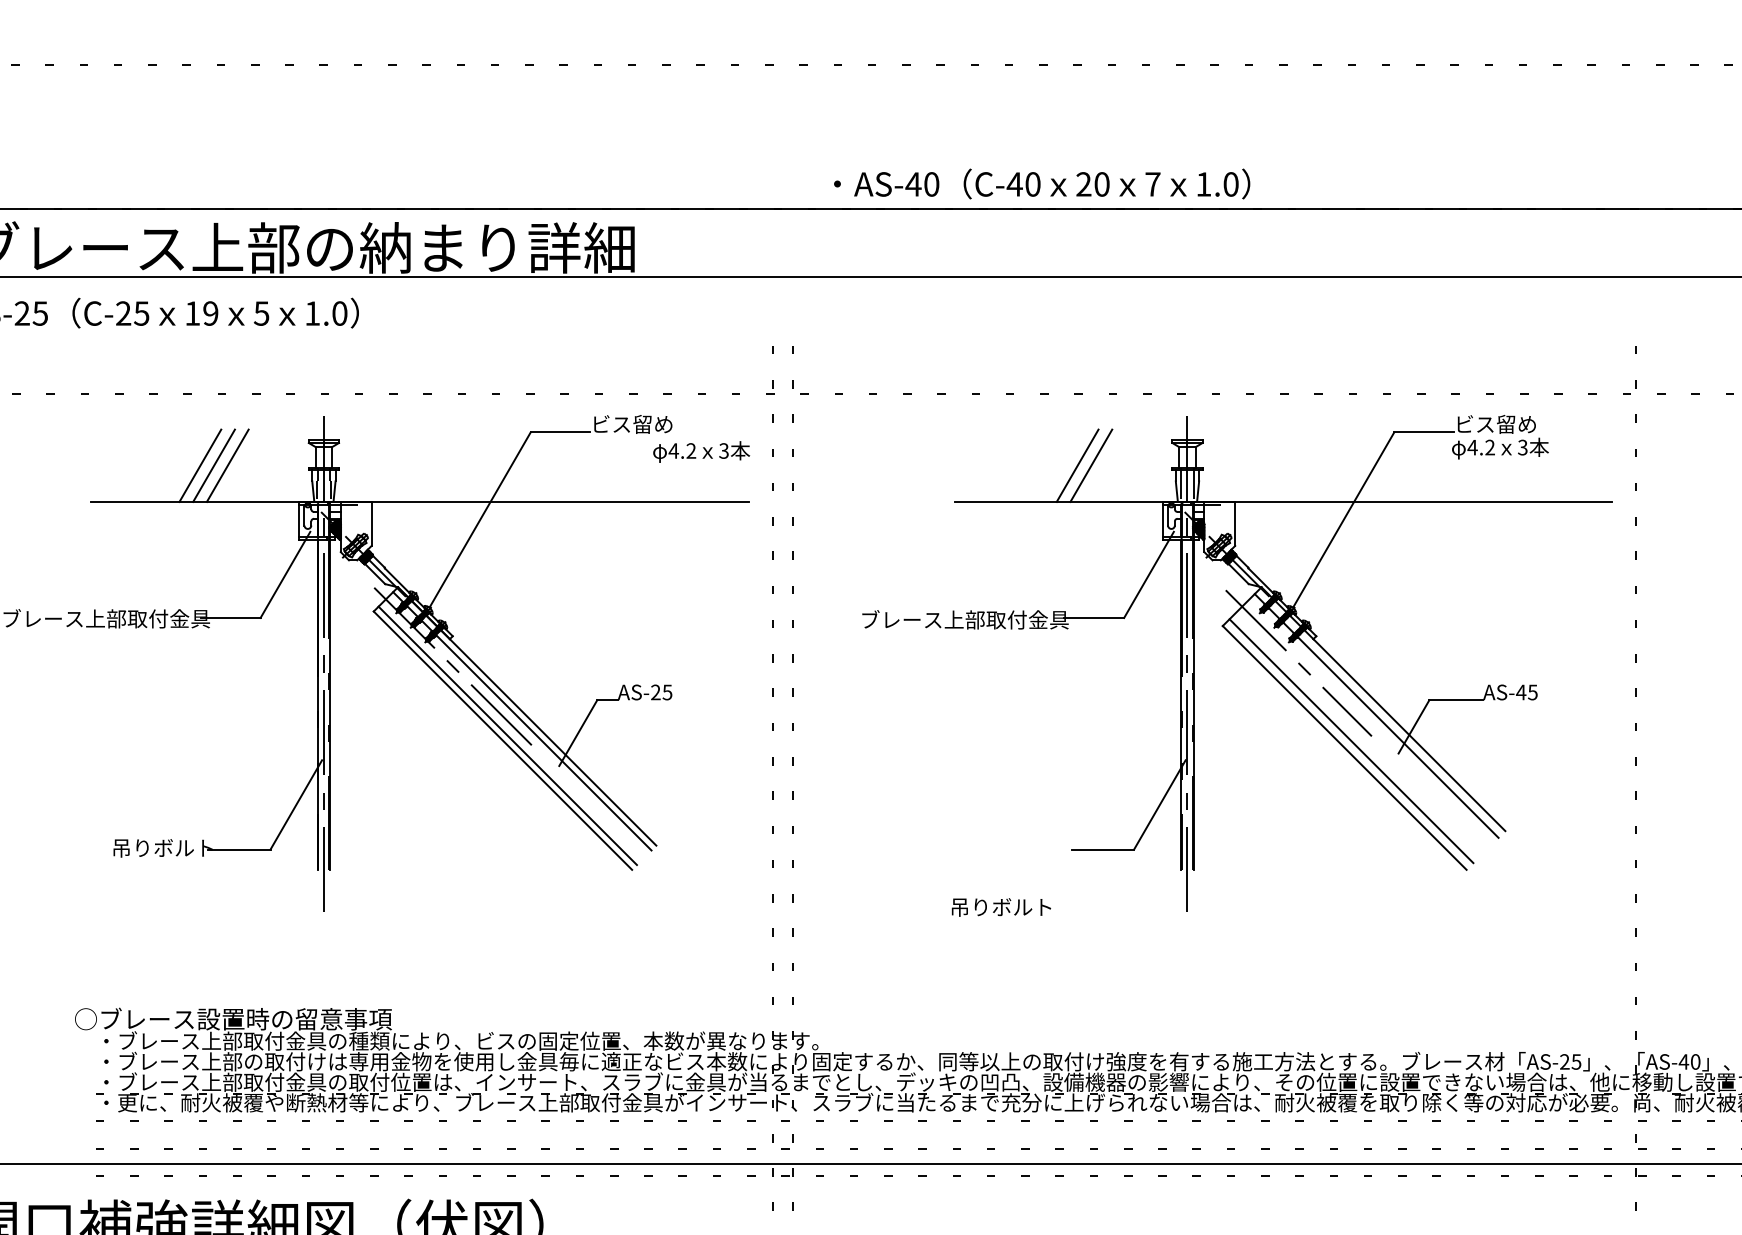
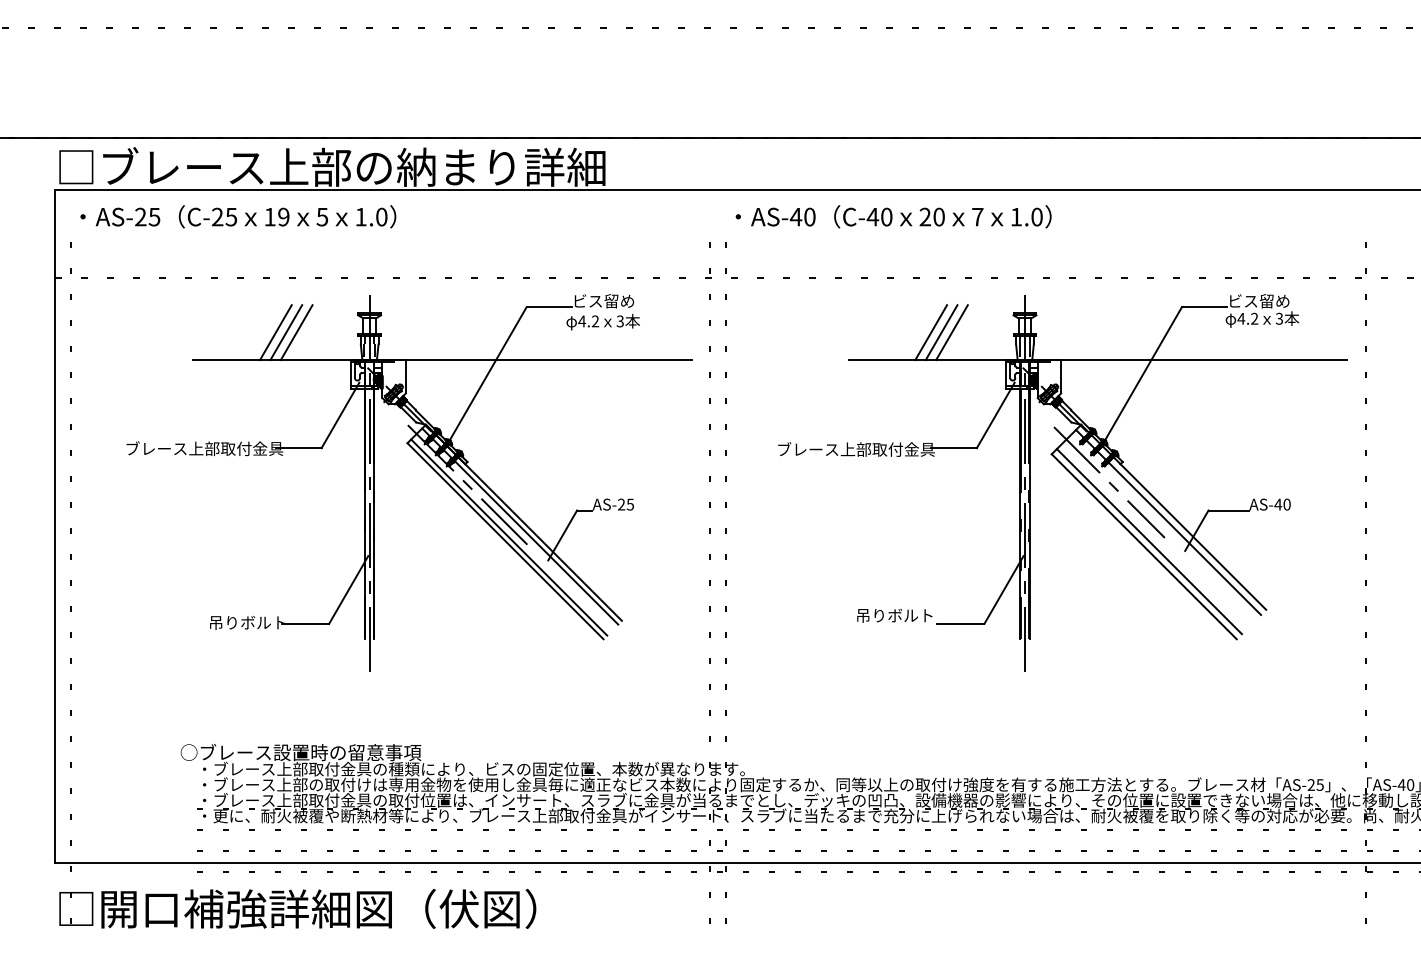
text: (1041, 183) -> (893, 216), moved
text: (700, 452) -> (602, 322), moved
line: (1064, 465) -> (931, 332), added
text: (1532, 692) -> (1286, 504), AS-45 -> AS-40
text: (1001, 907) -> (894, 615), moved

